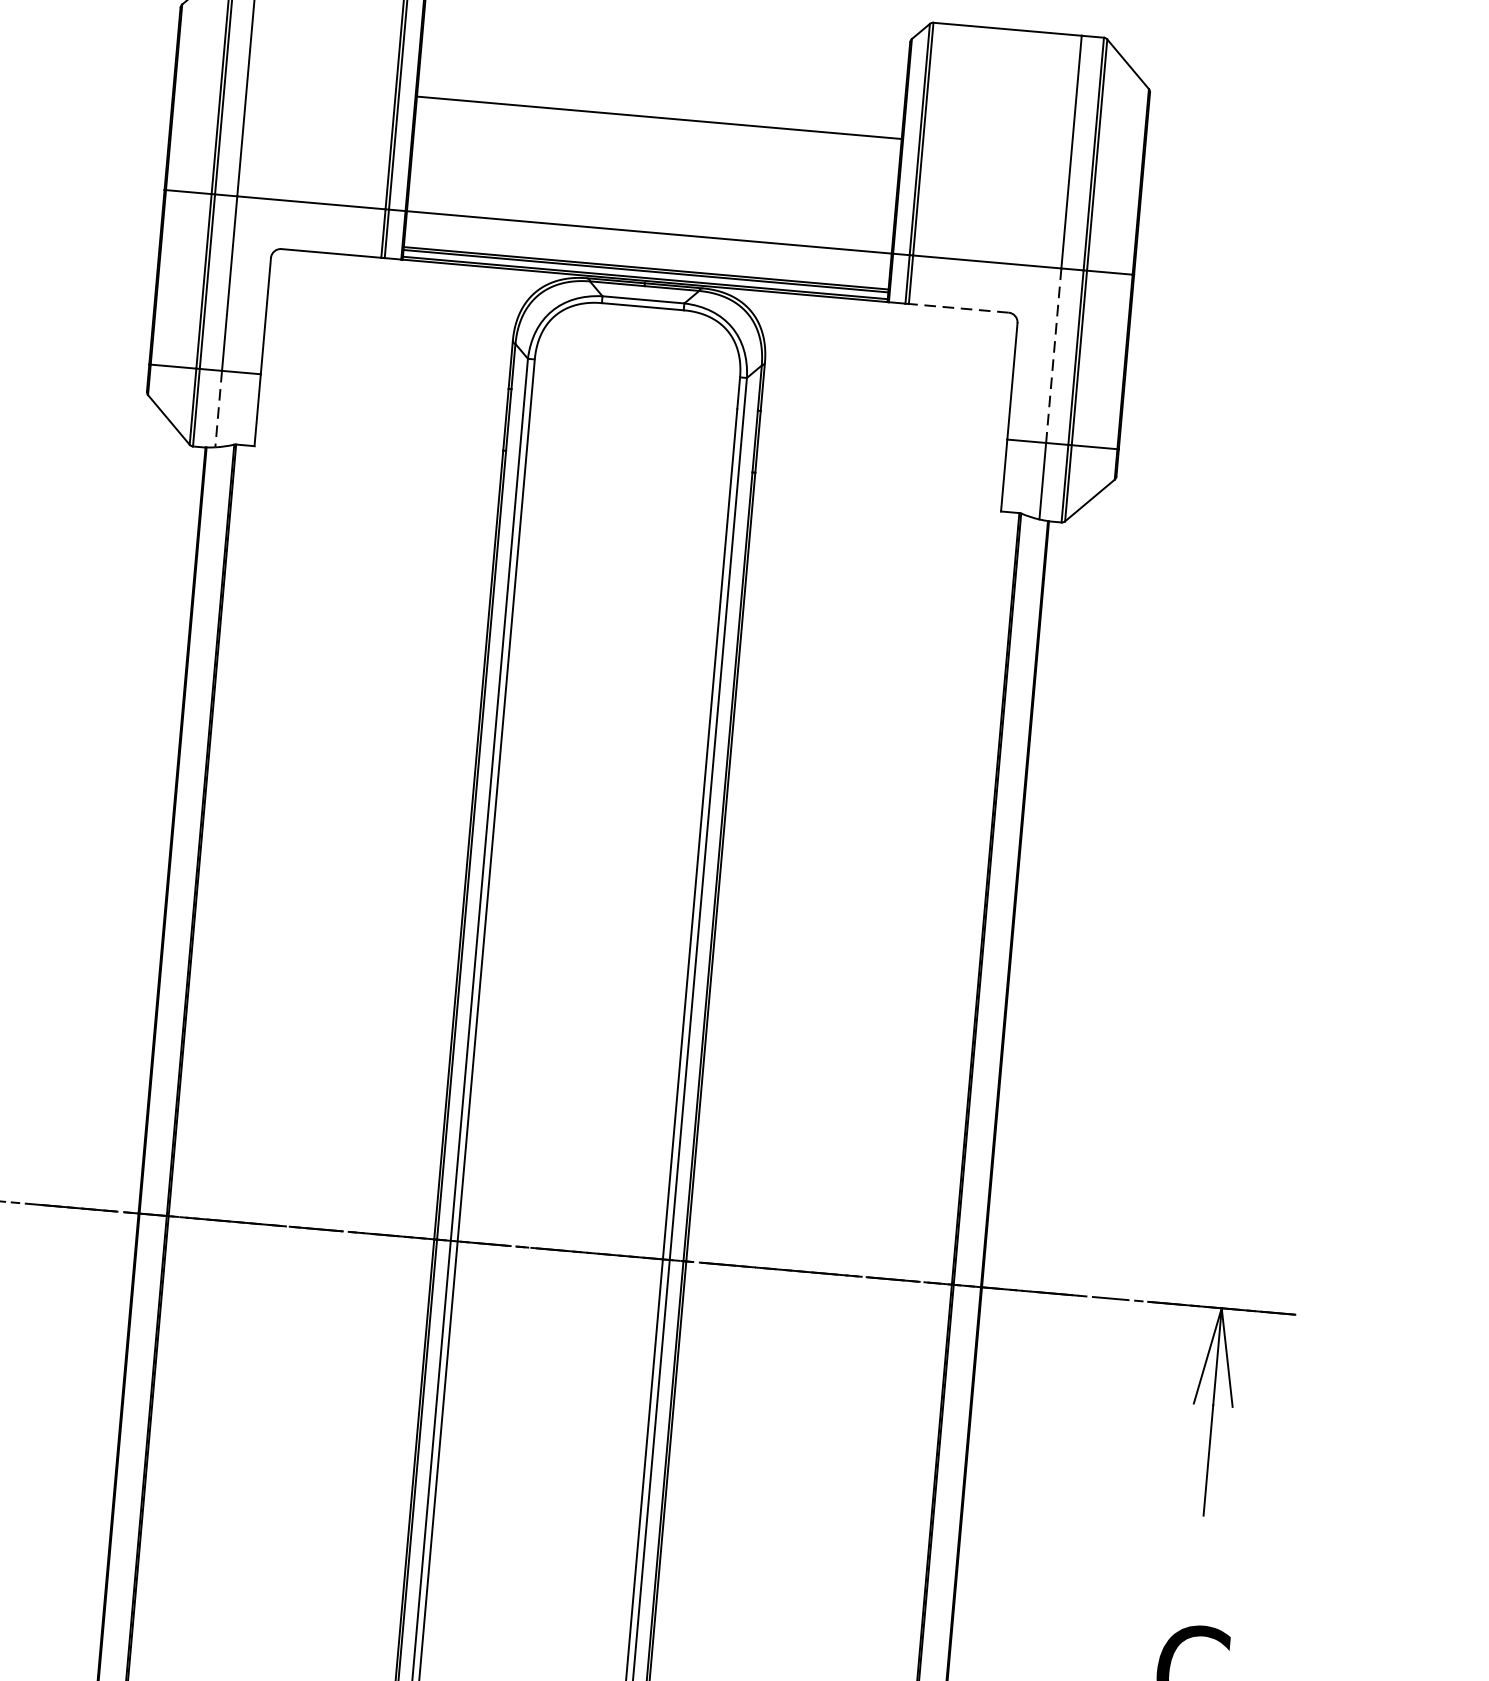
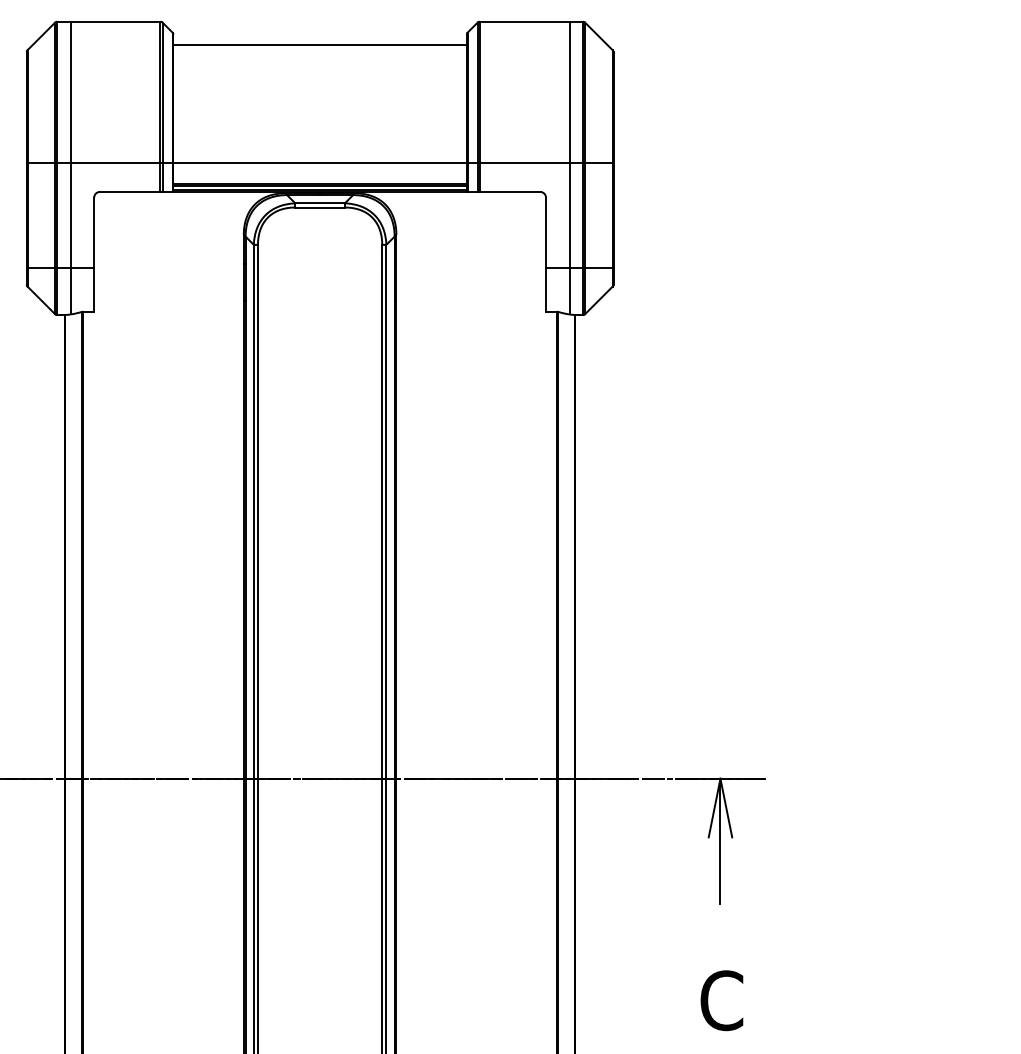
line: (658, 118) -> (319, 45), moved
line: (958, 307) -> (509, 191), dashed -> solid
line: (1053, 355) -> (569, 215), dashed -> solid
line: (218, 409) -> (70, 291), dashed -> solid

